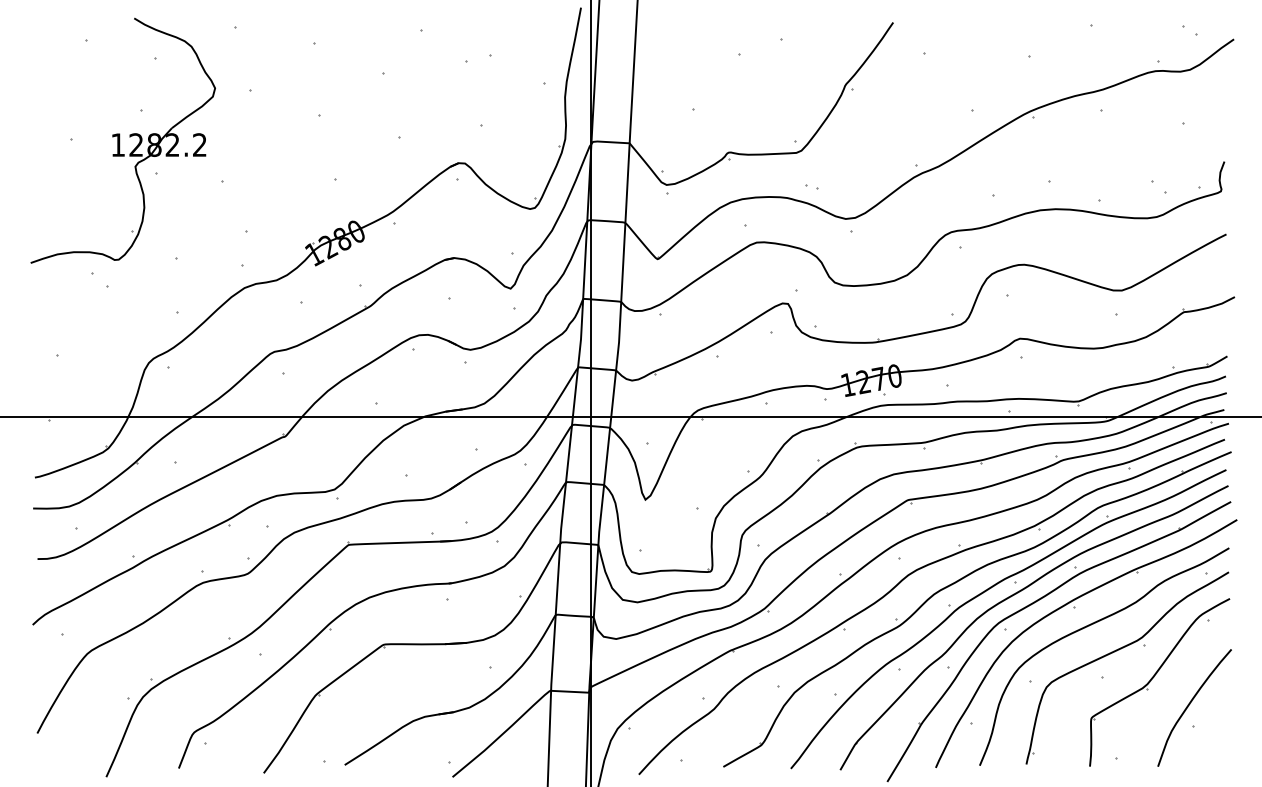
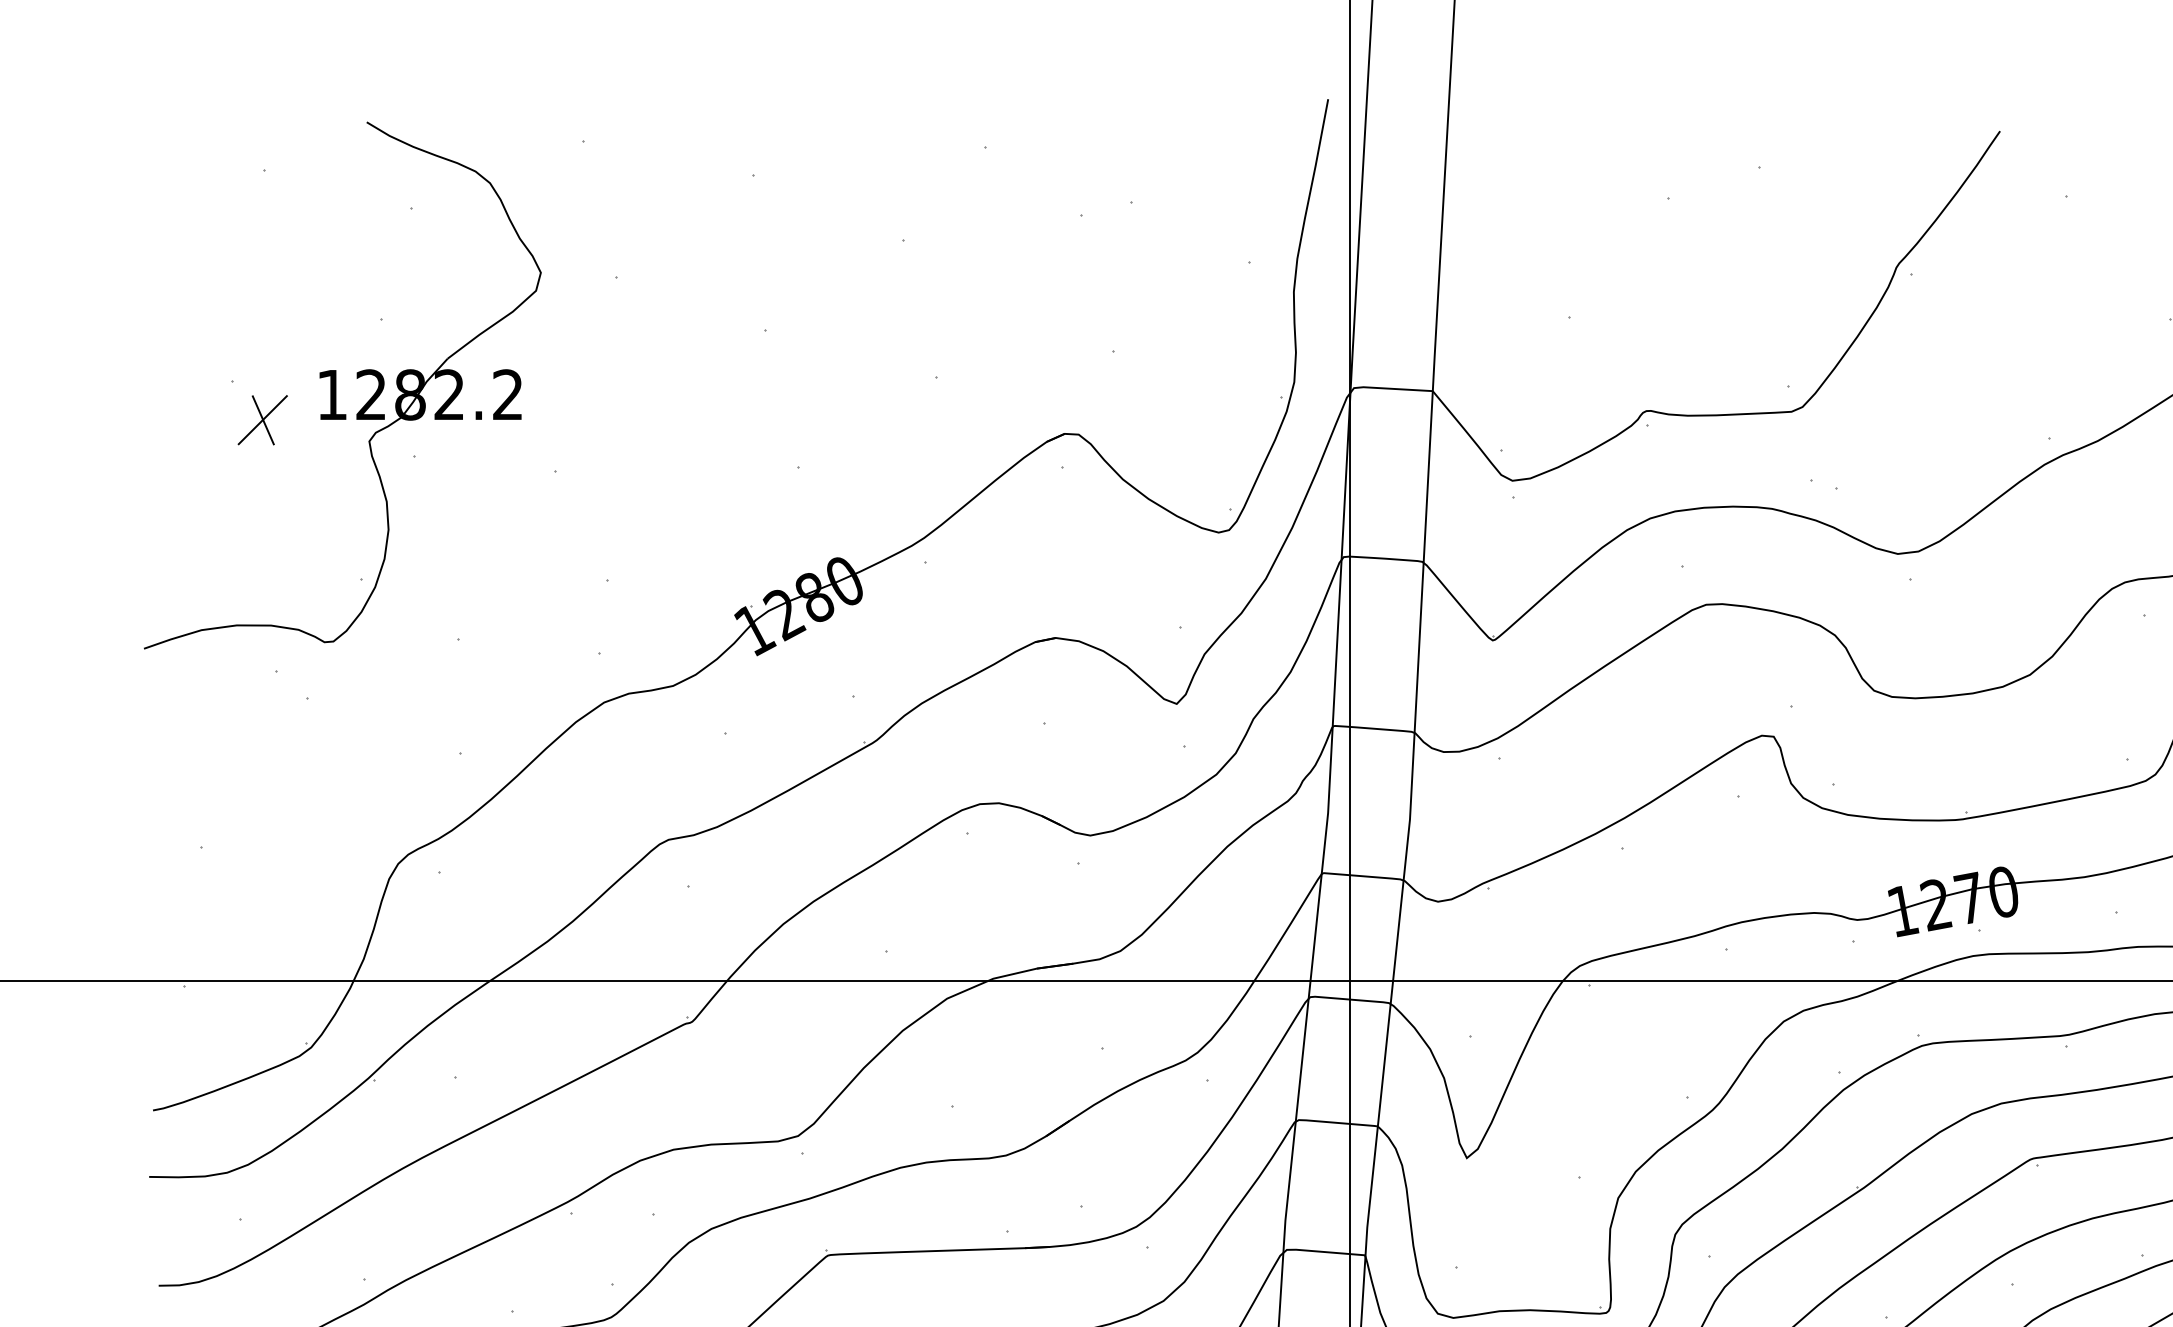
part: (85, 156) -> (261, 419), added

